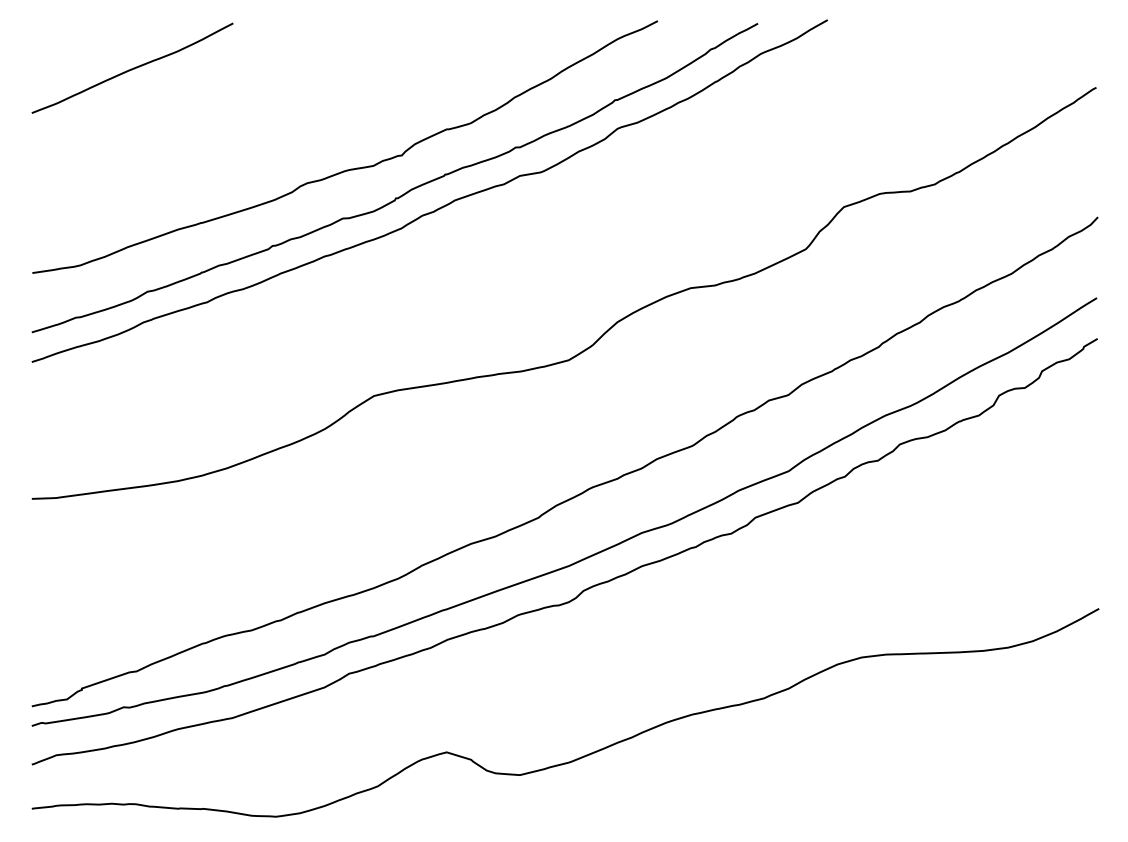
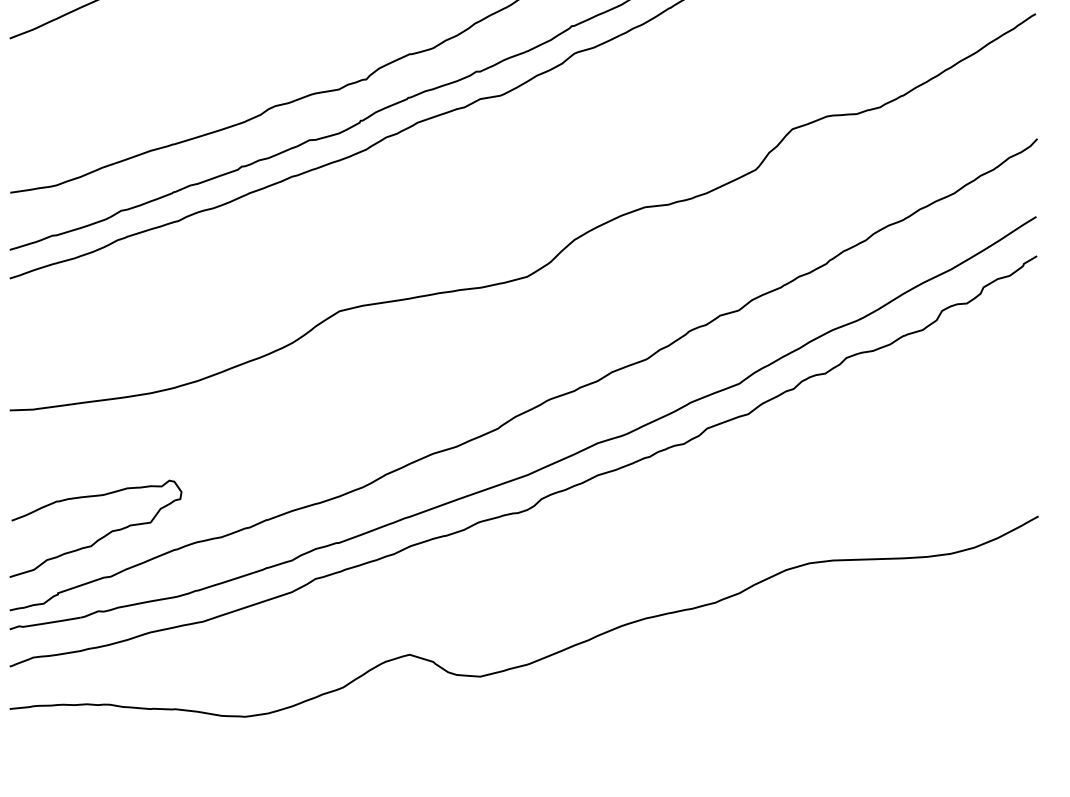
curve: (126, 630) -> (100, 537), added

